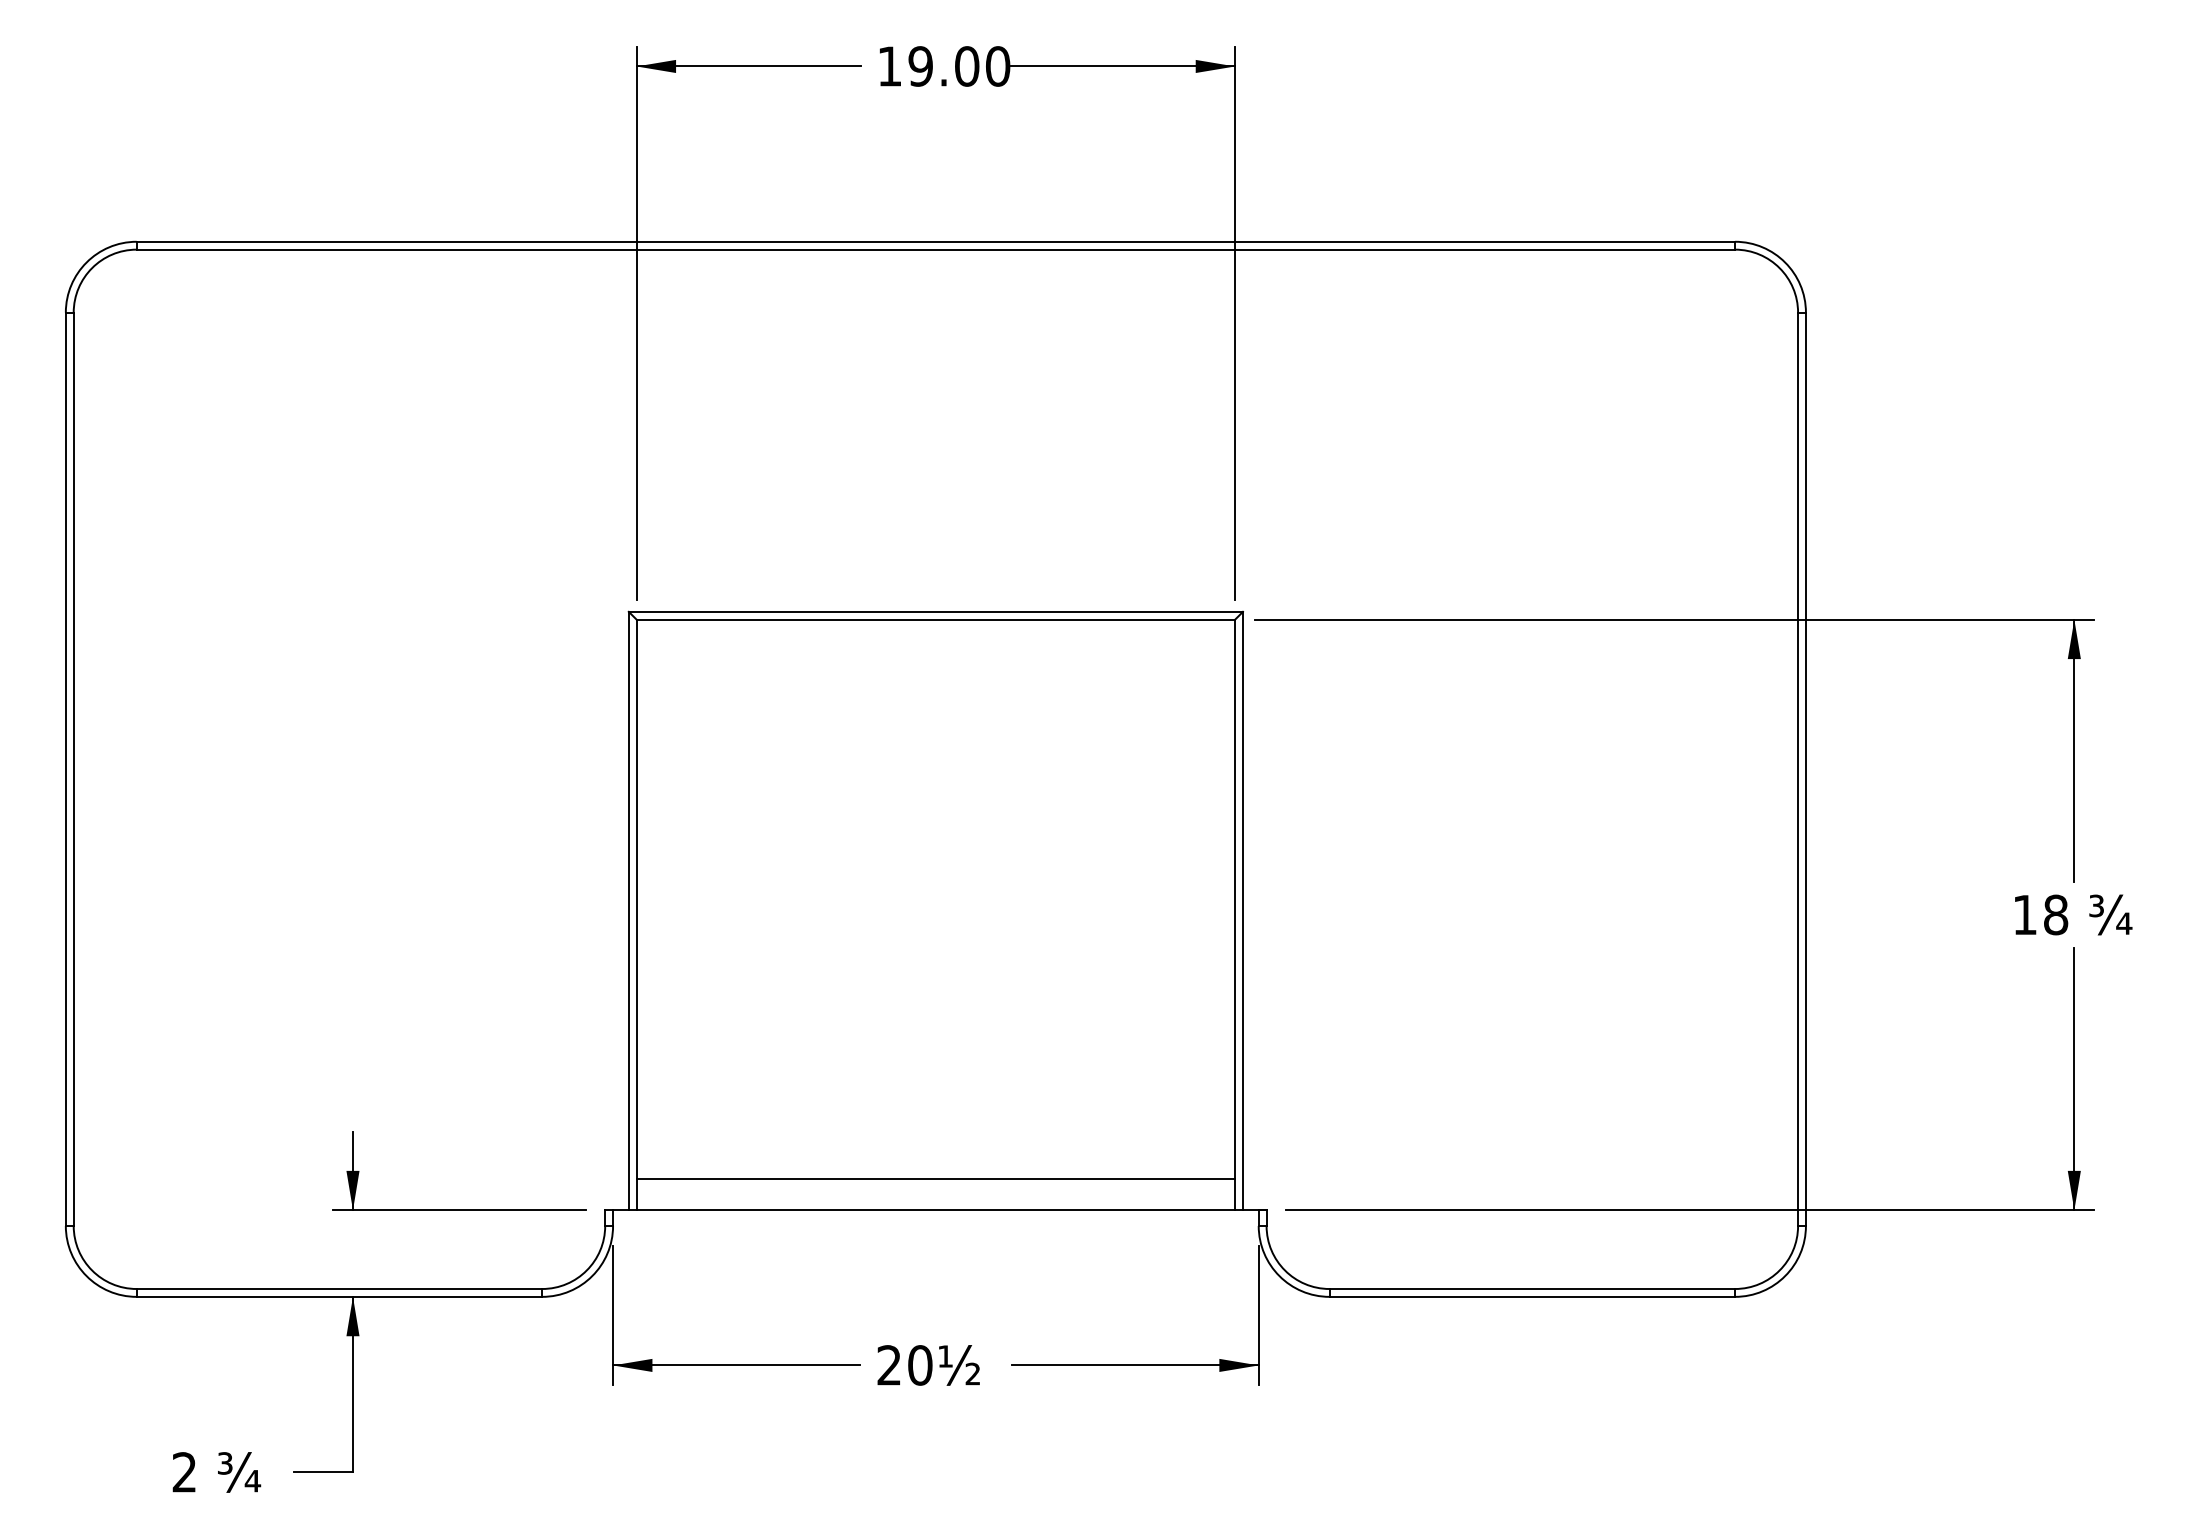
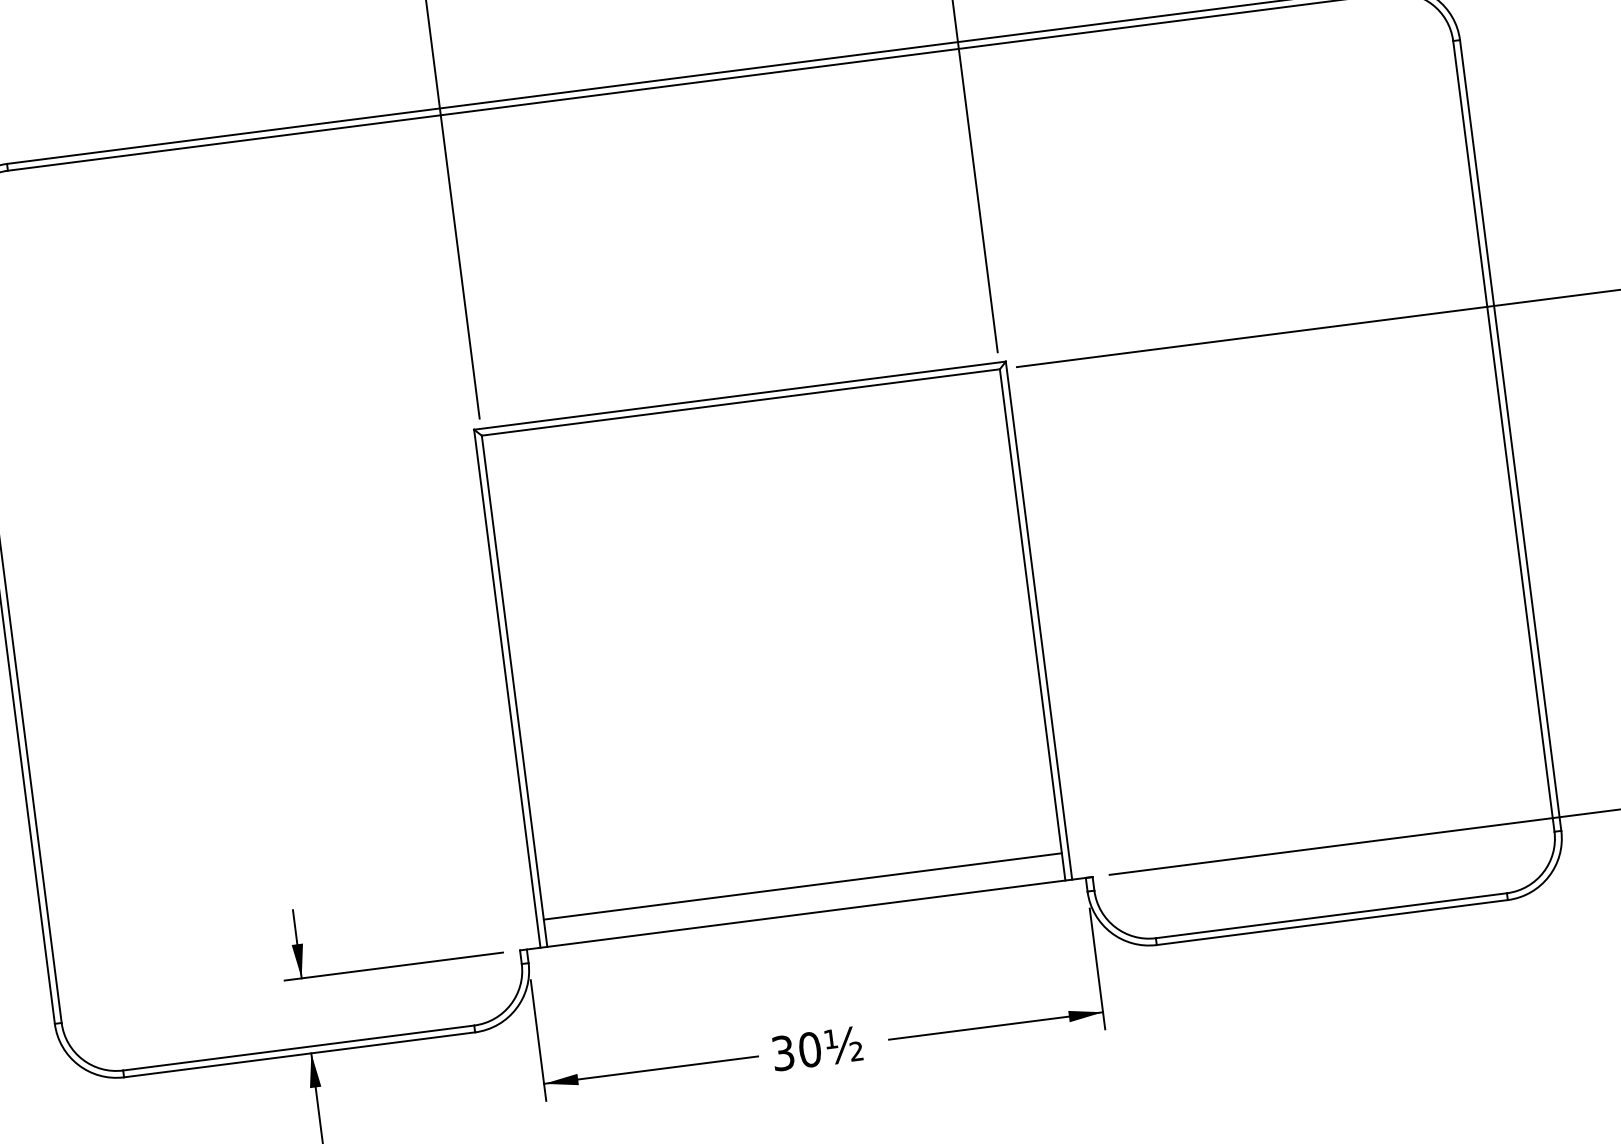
text: (888, 1365) -> (782, 1053), 20½ -> 30½

